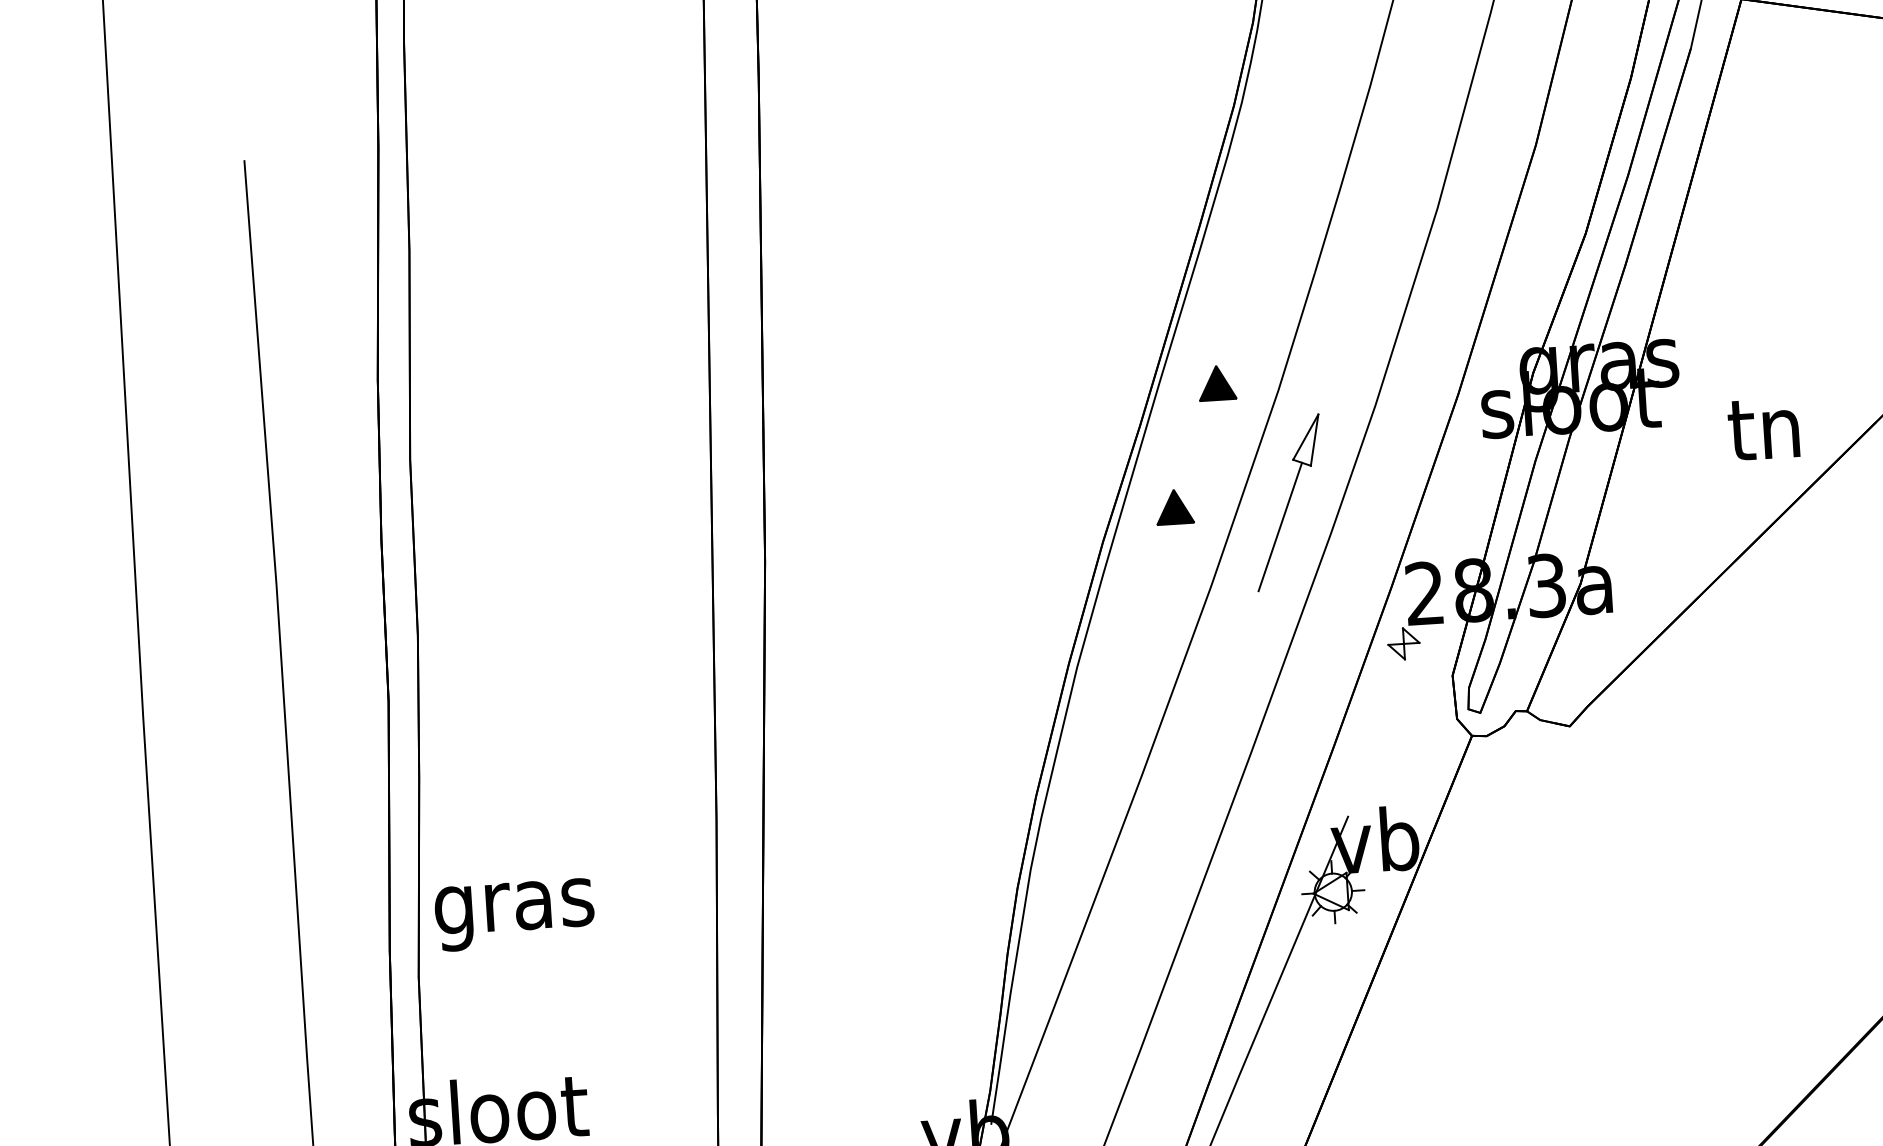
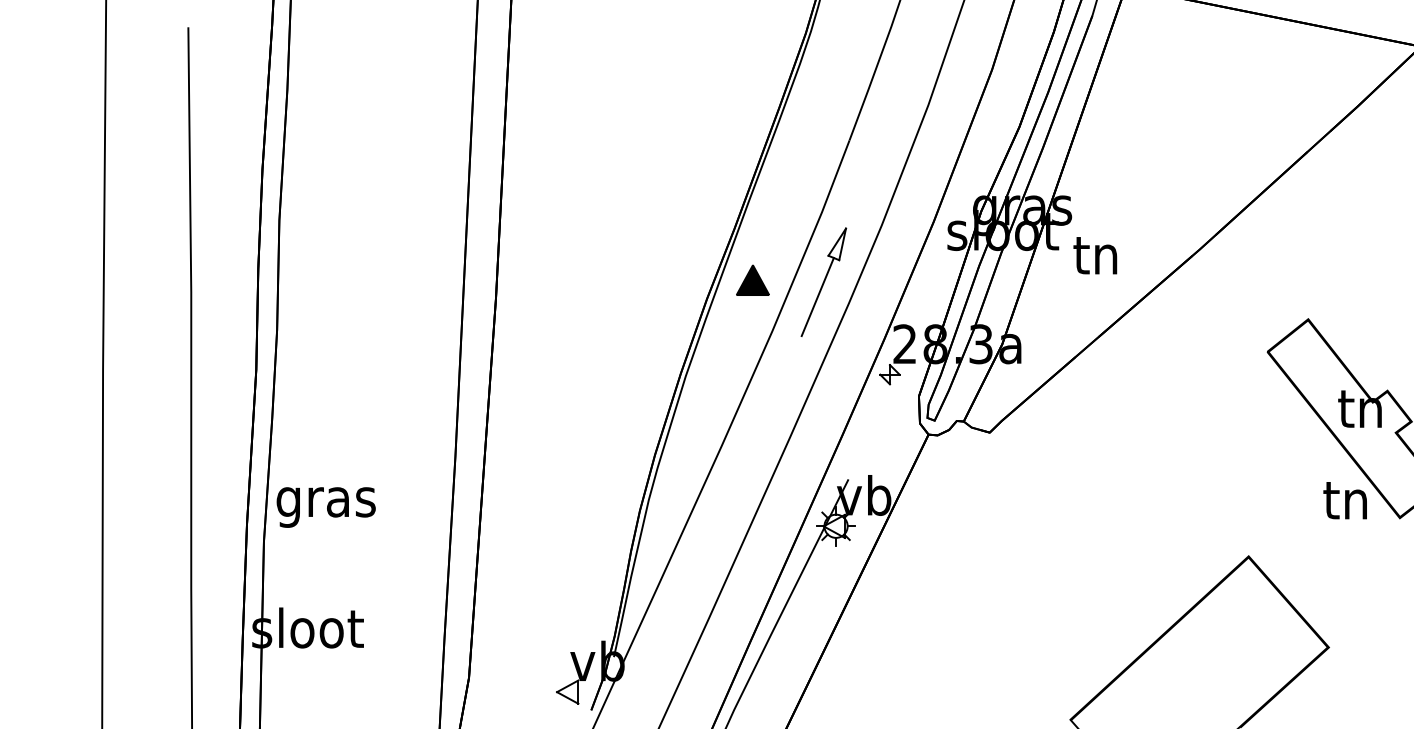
part: (1217, 382) -> (784, 204), removed
text: (1763, 428) -> (1095, 255), moved
part: (1174, 507) -> (752, 280), size x1.4

